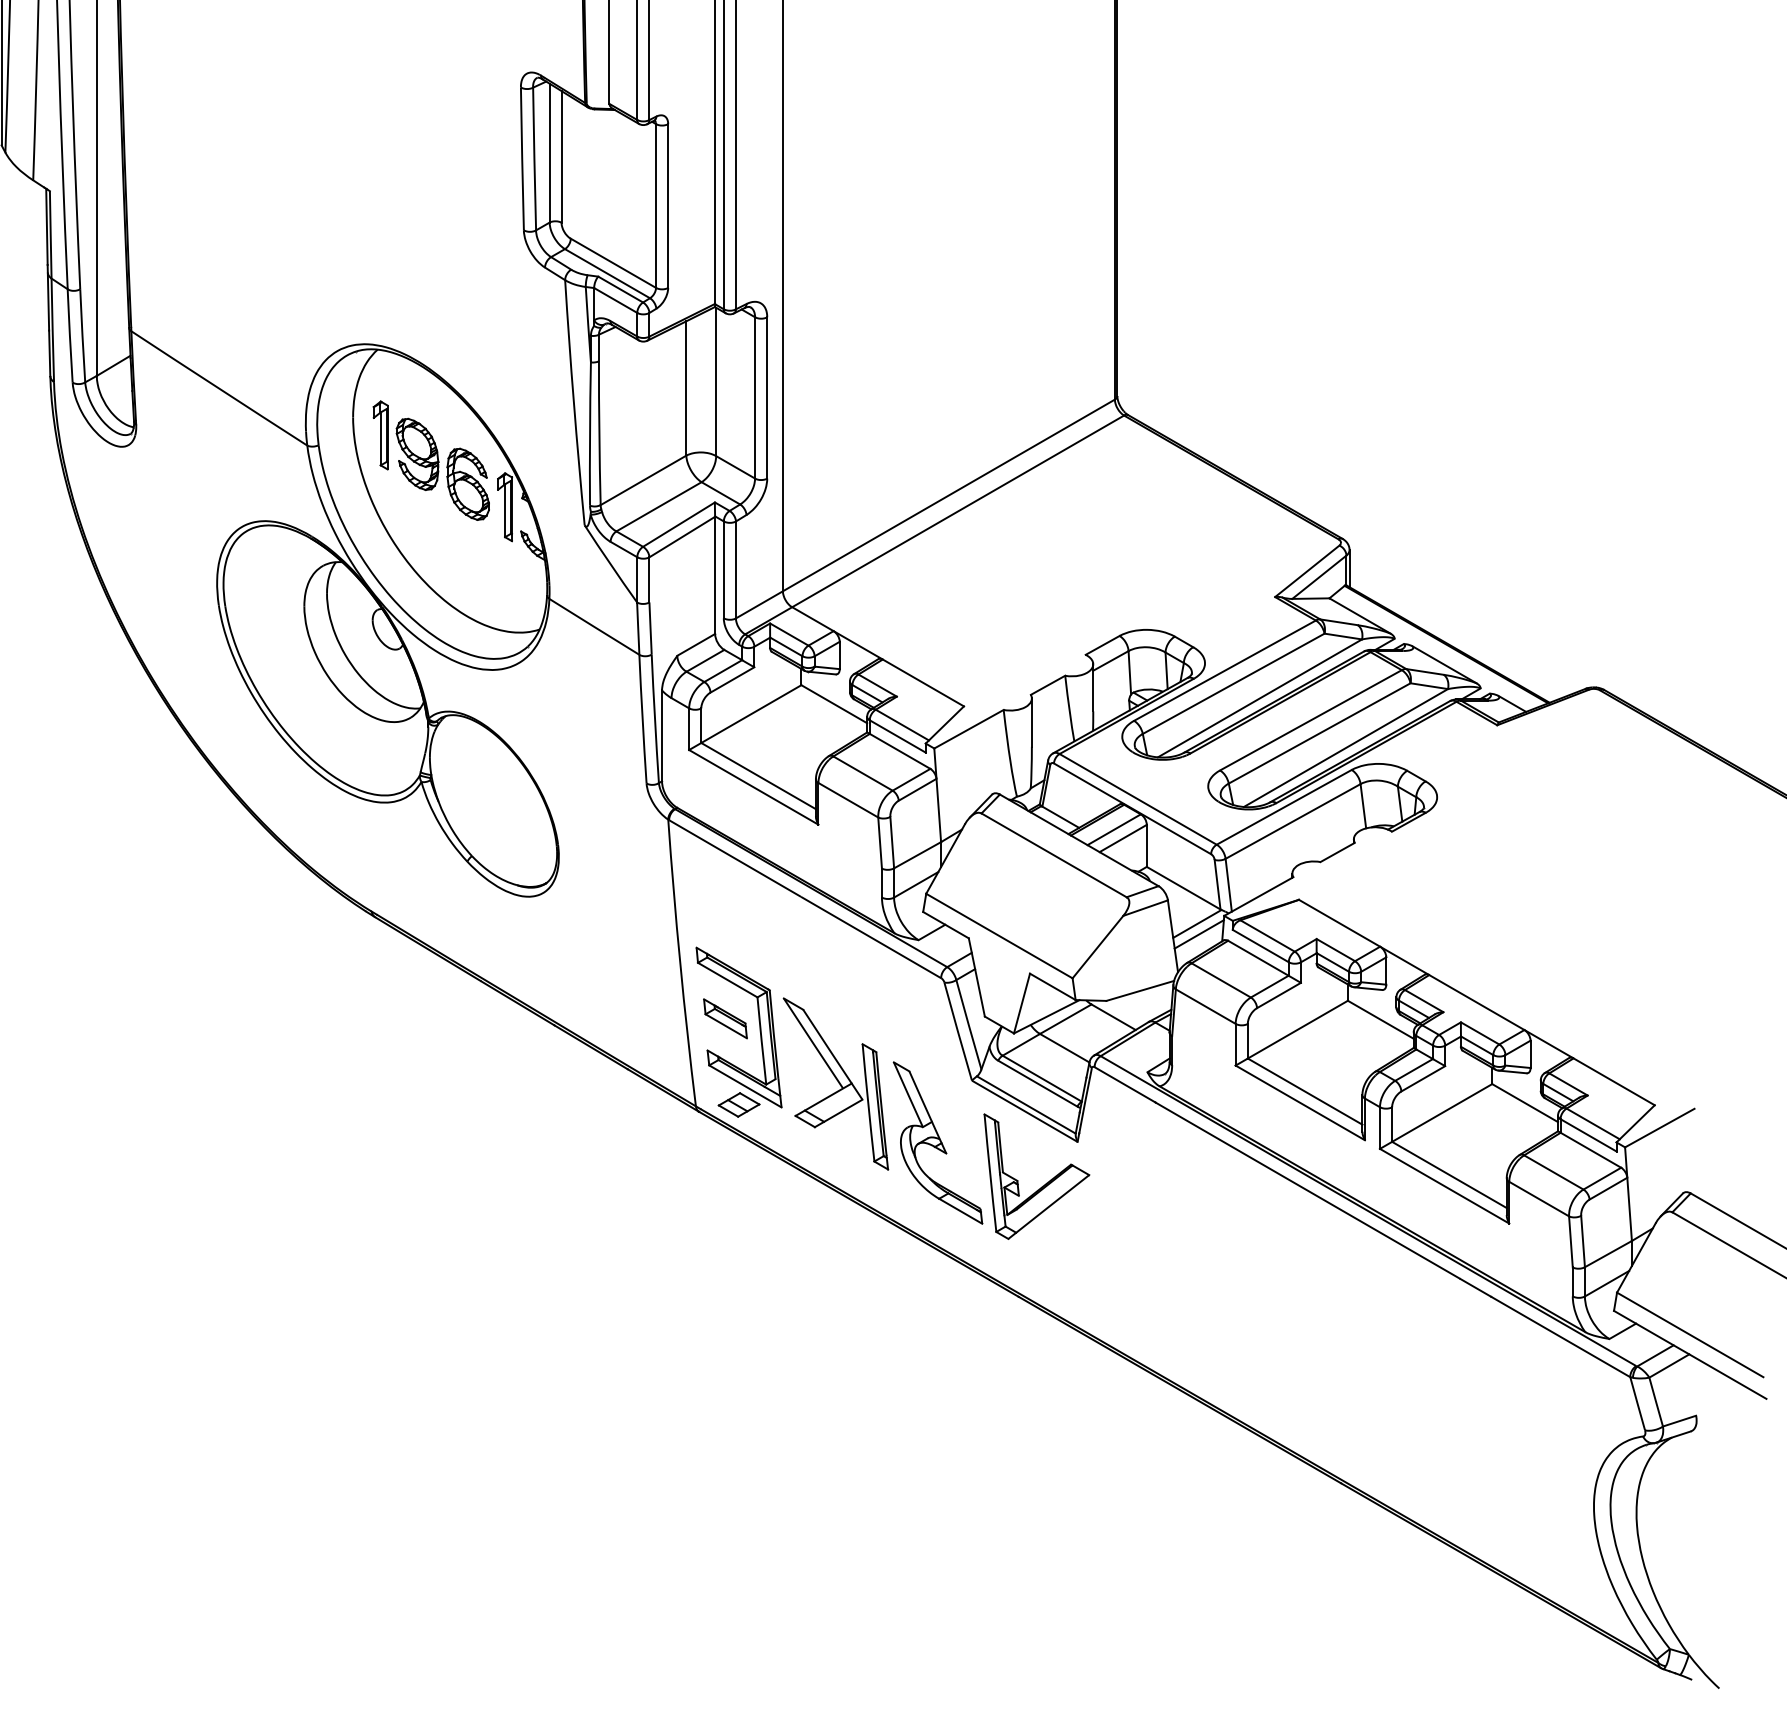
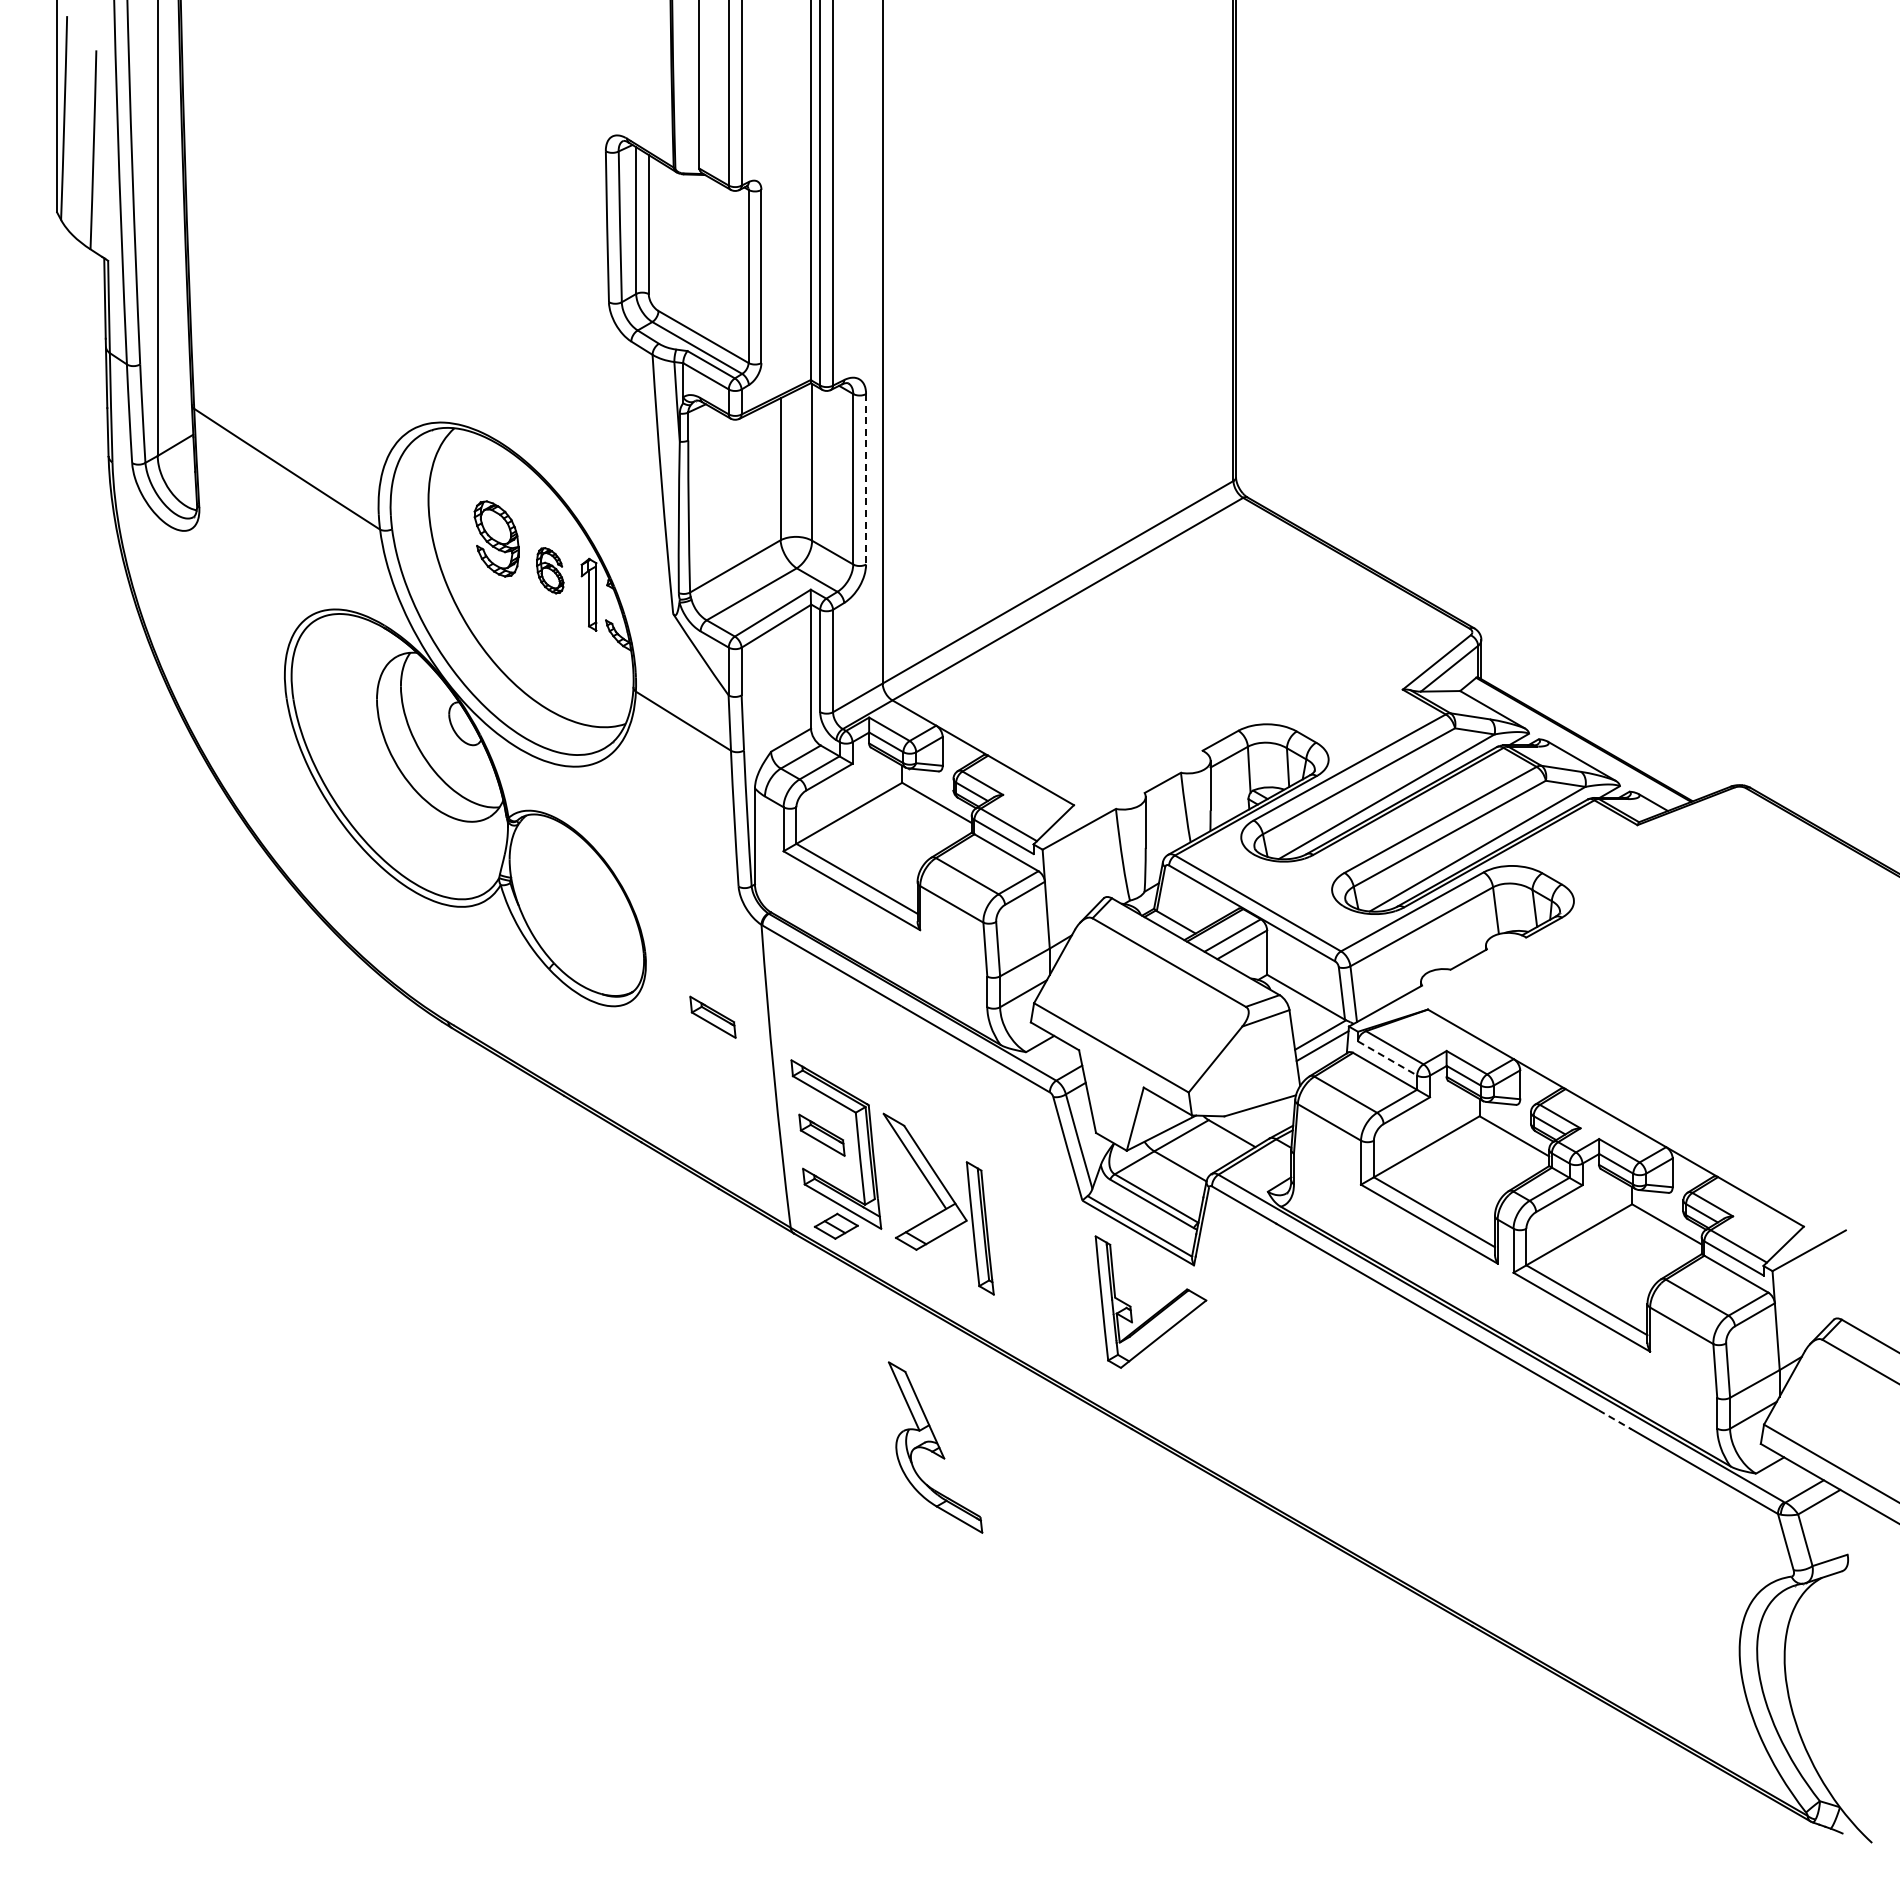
line: (767, 398) -> (866, 479), solid -> dashed
part: (380, 435) -> (457, 518), removed
part: (468, 484) -> (550, 570), size x0.6
part: (621, 906) -> (712, 1016), added
line: (1261, 946) -> (1388, 1058), solid -> dashed
part: (937, 1142) -> (935, 1447), moved
line: (1475, 1287) -> (1614, 1419), solid -> dashed

